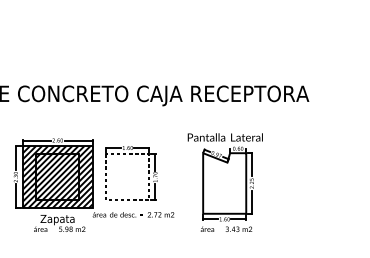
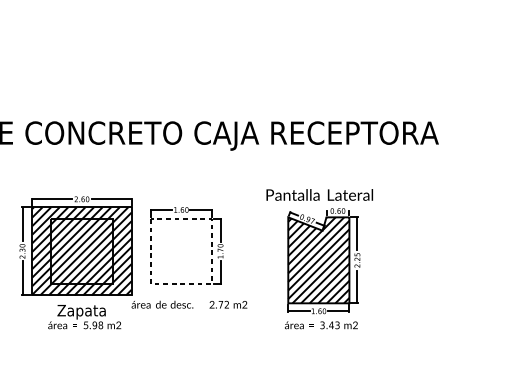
hatch: (224, 183) -> (318, 260), added

